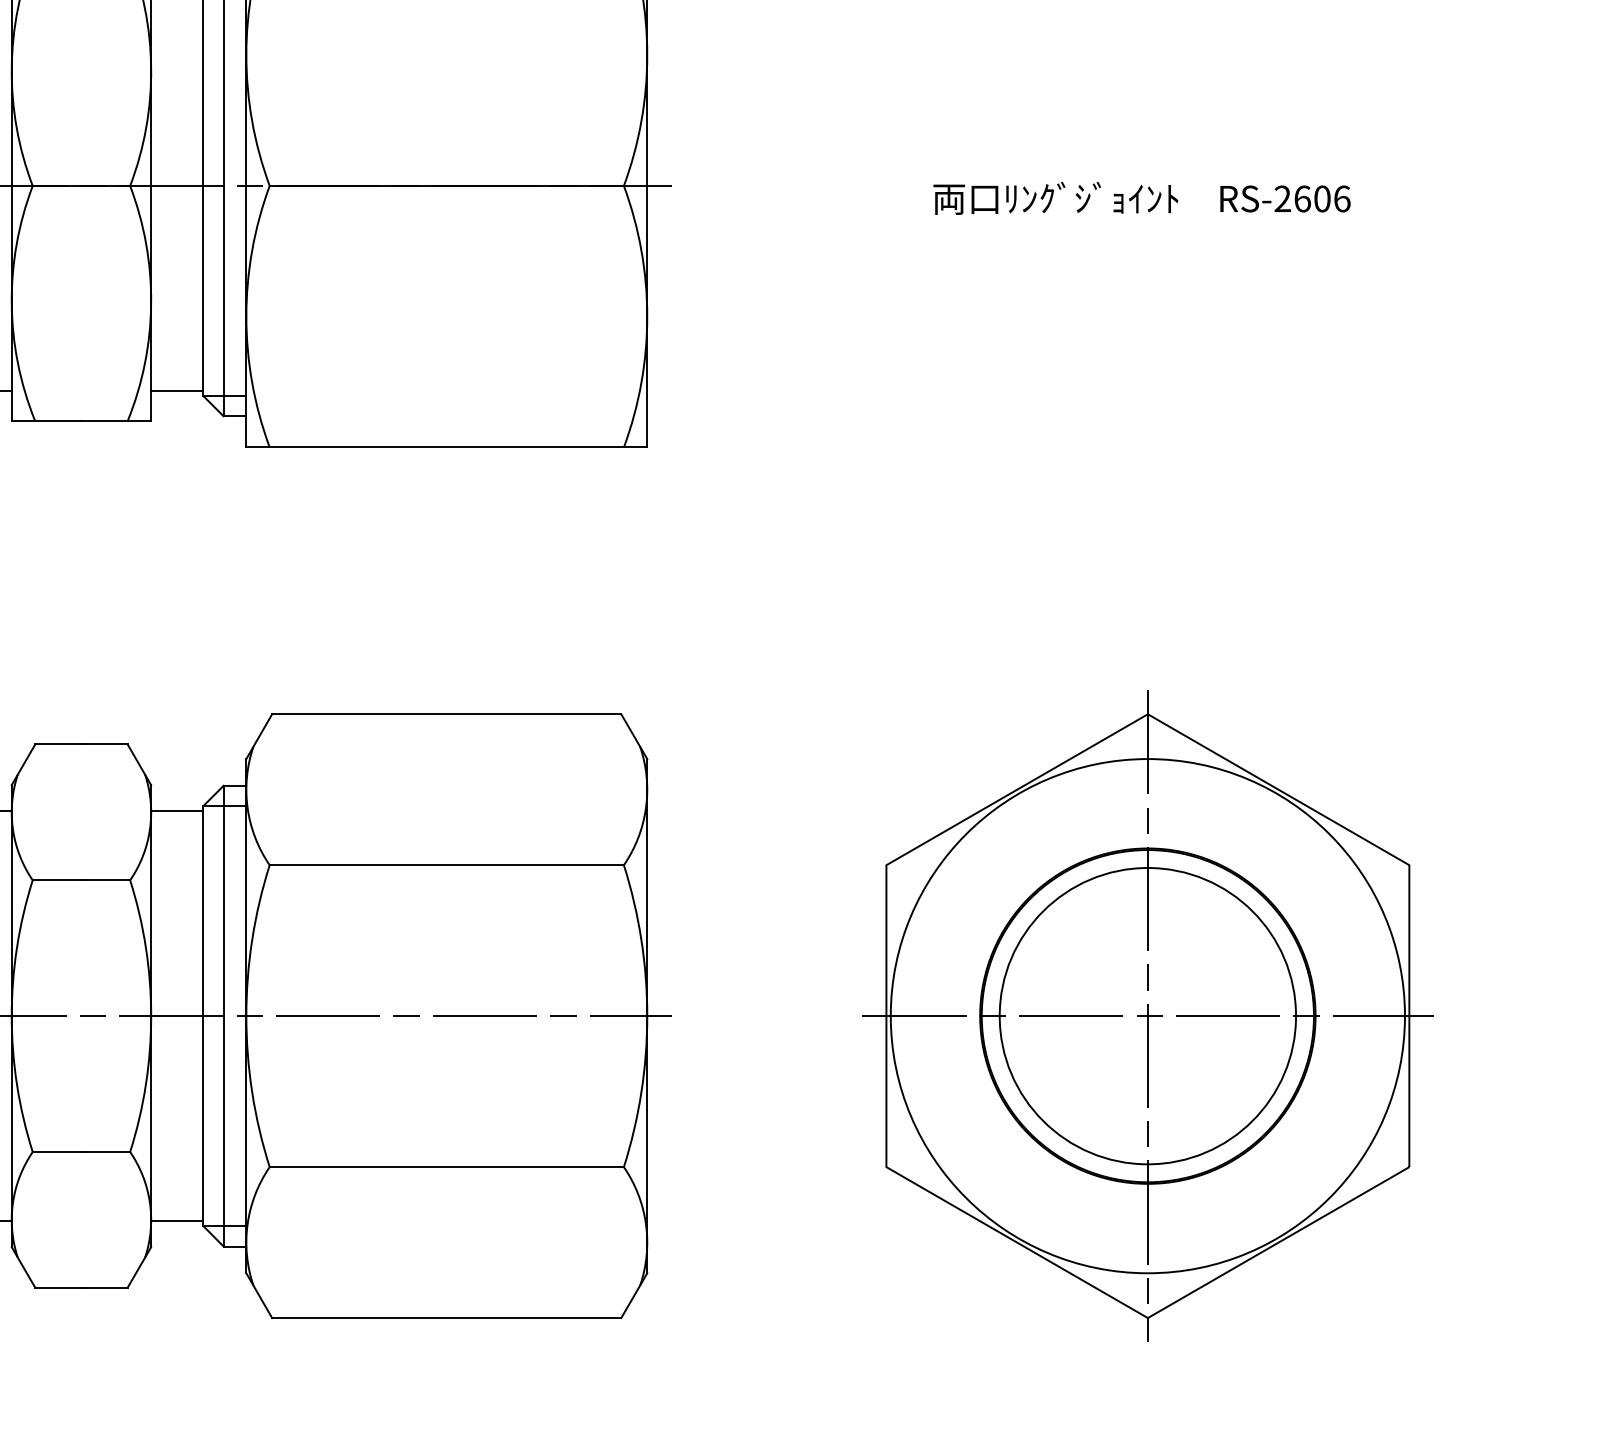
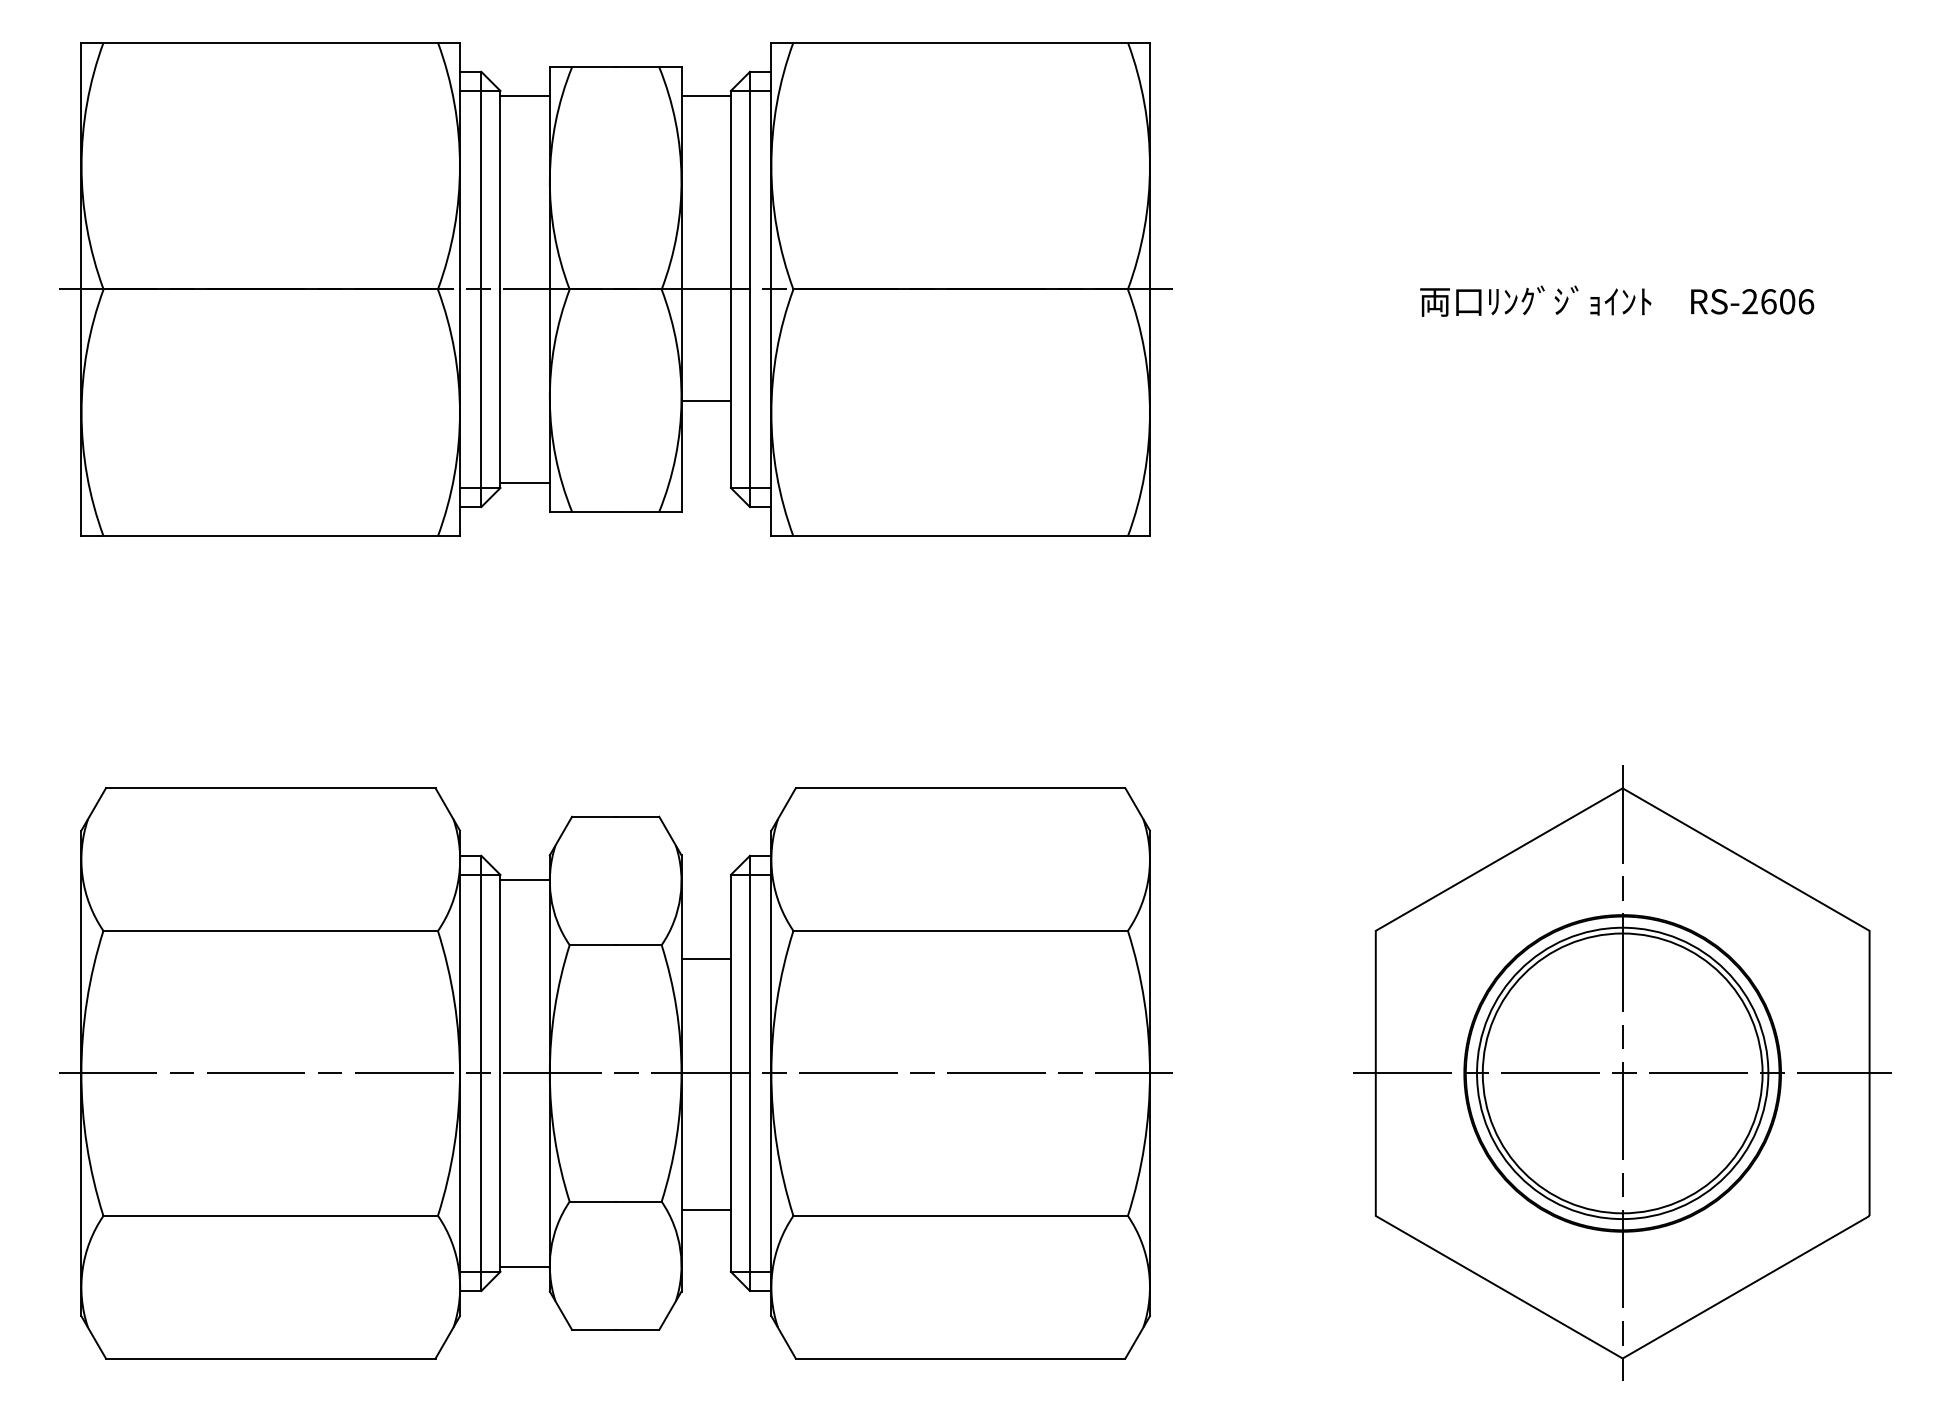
line: (176, 390) -> (705, 400), moved
line: (176, 811) -> (705, 959), moved
circle: (1147, 1016) -> (1622, 1073), size x0.6
line: (176, 1220) -> (705, 1209), moved

